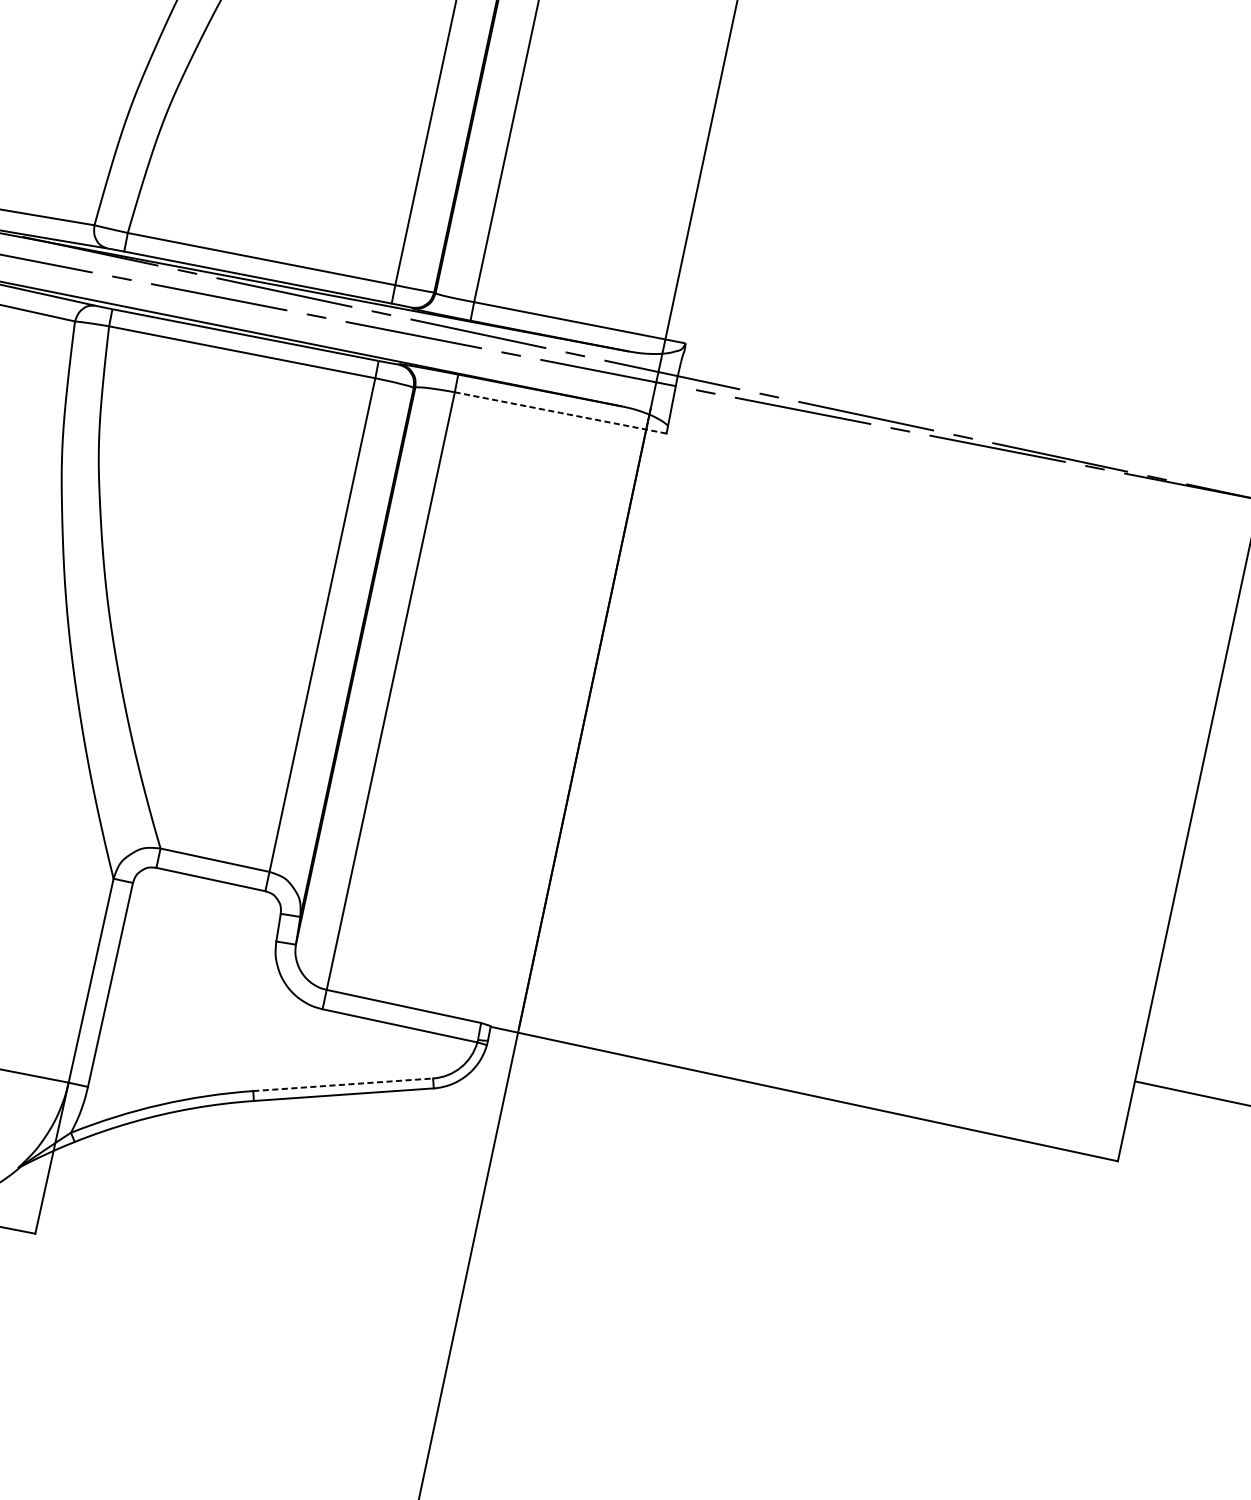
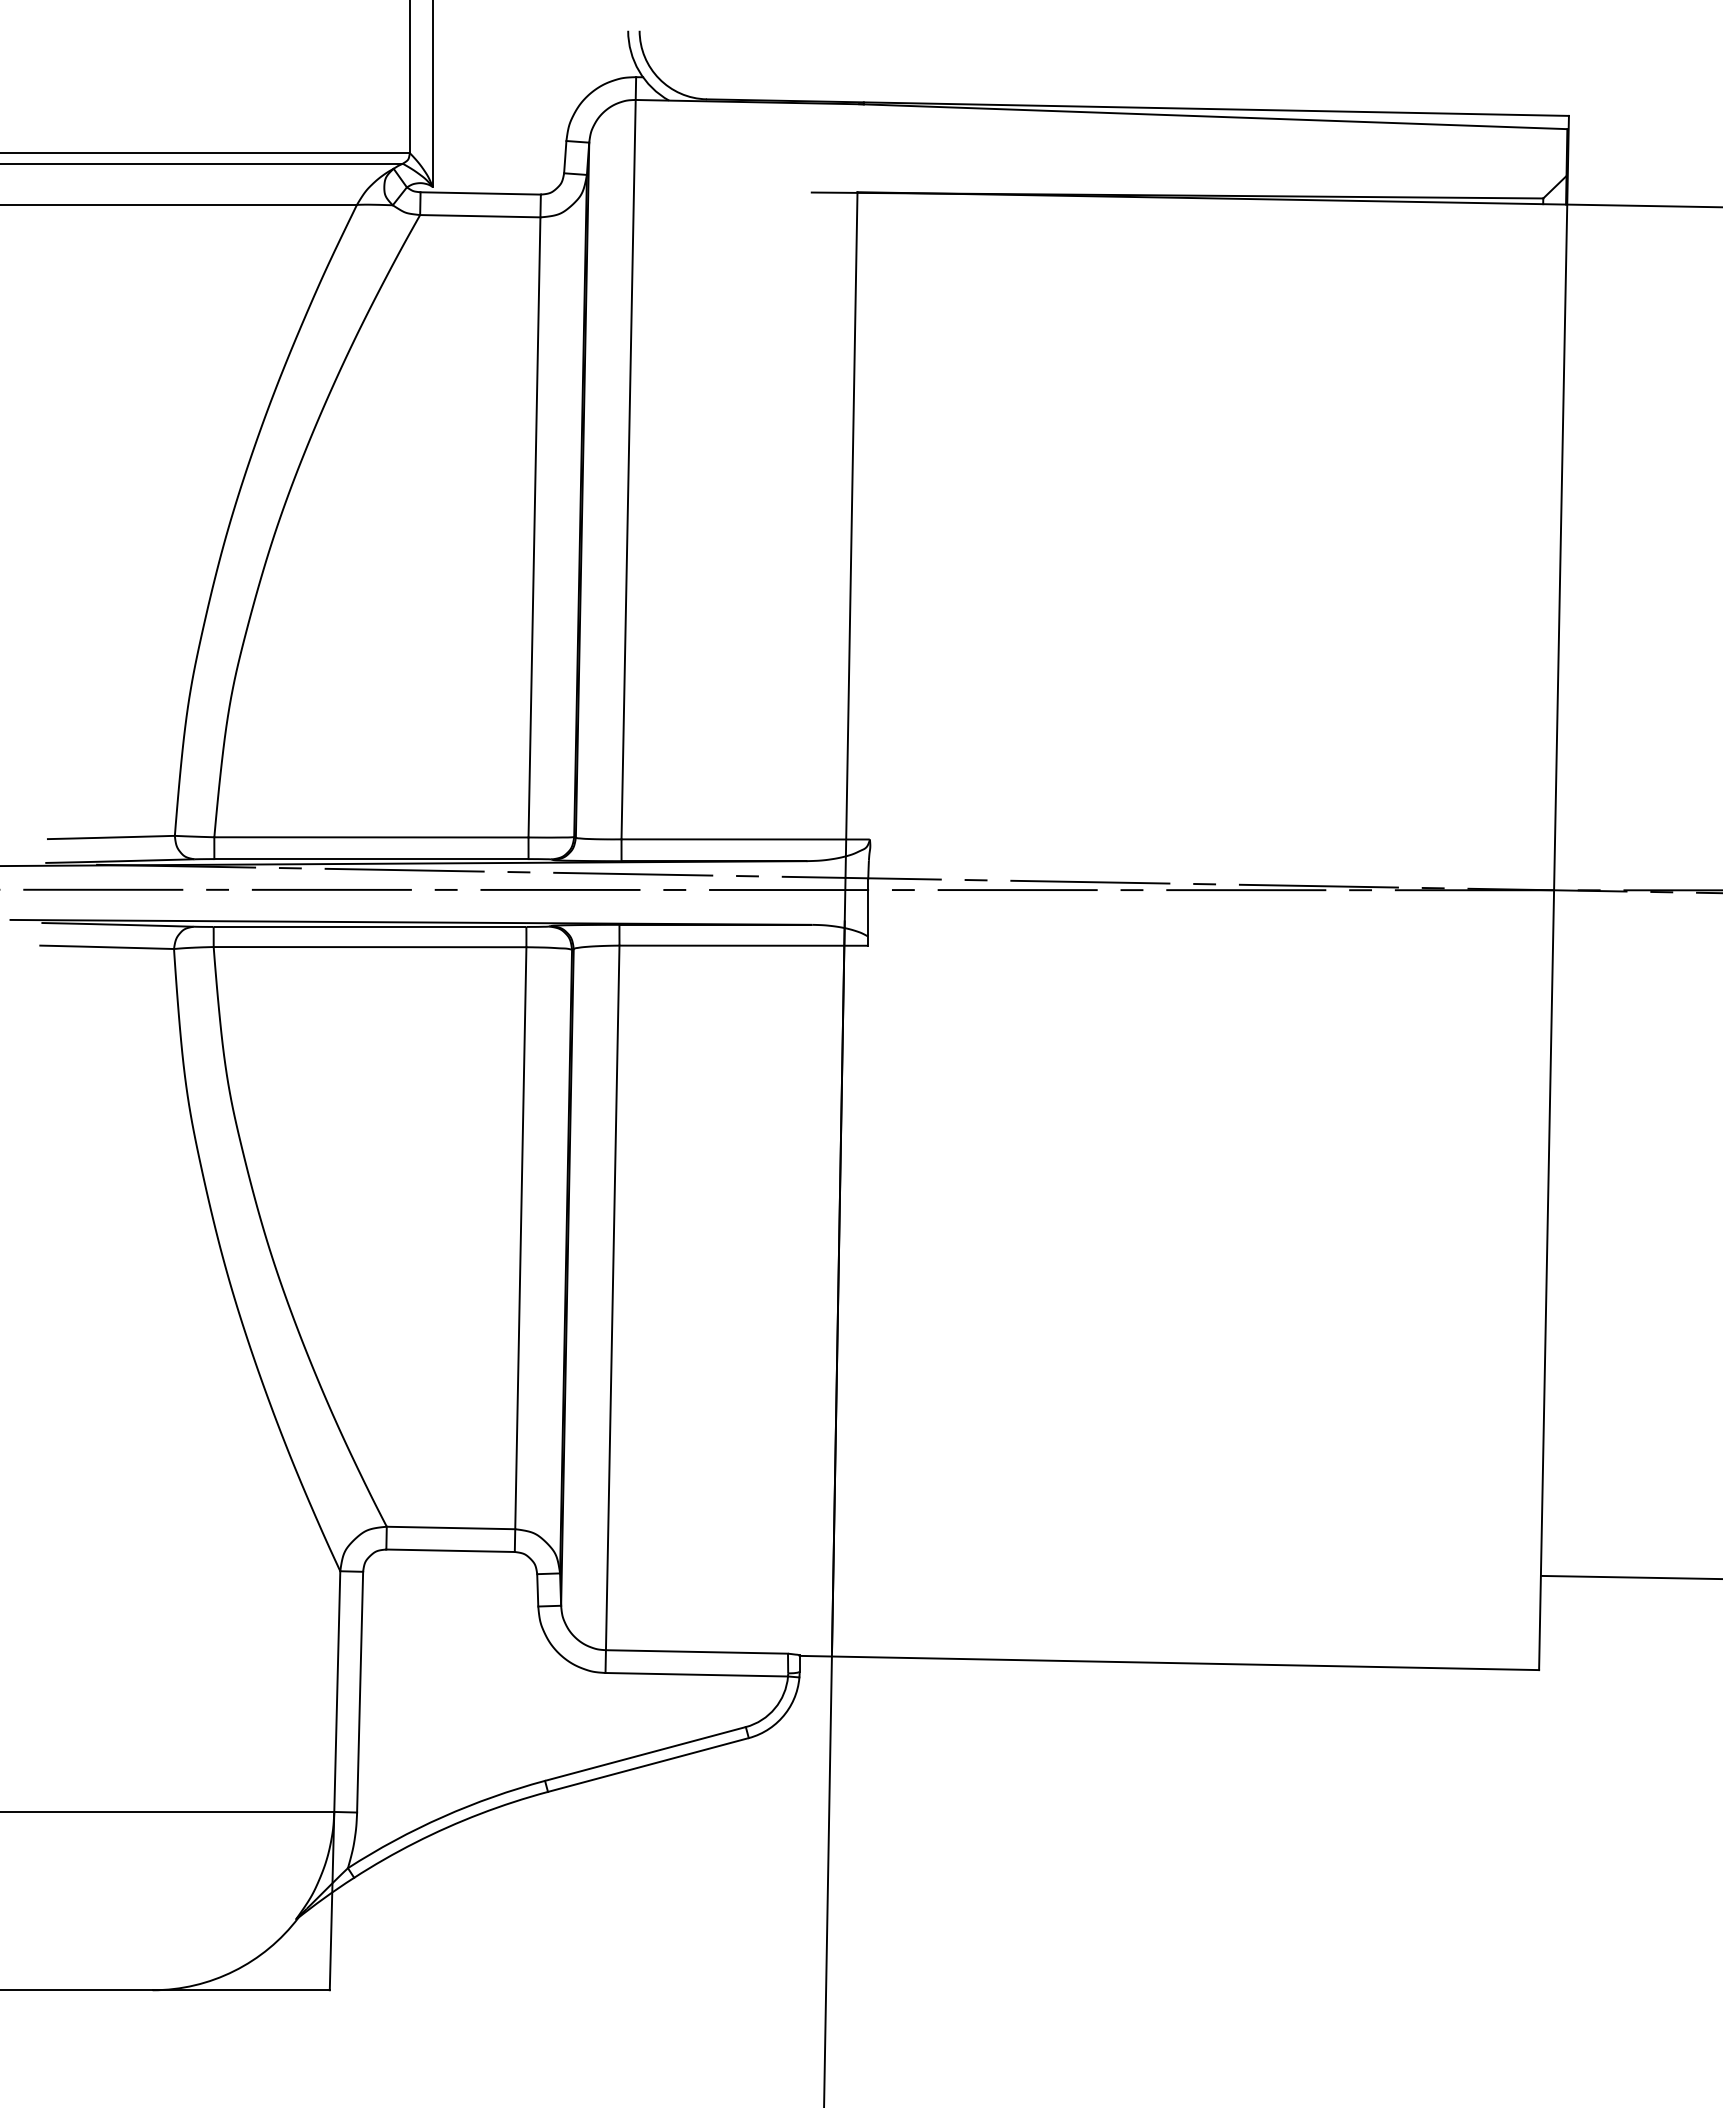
line: (560, 412) -> (743, 945), dashed -> solid
line: (343, 1084) -> (645, 1753), dashed -> solid

